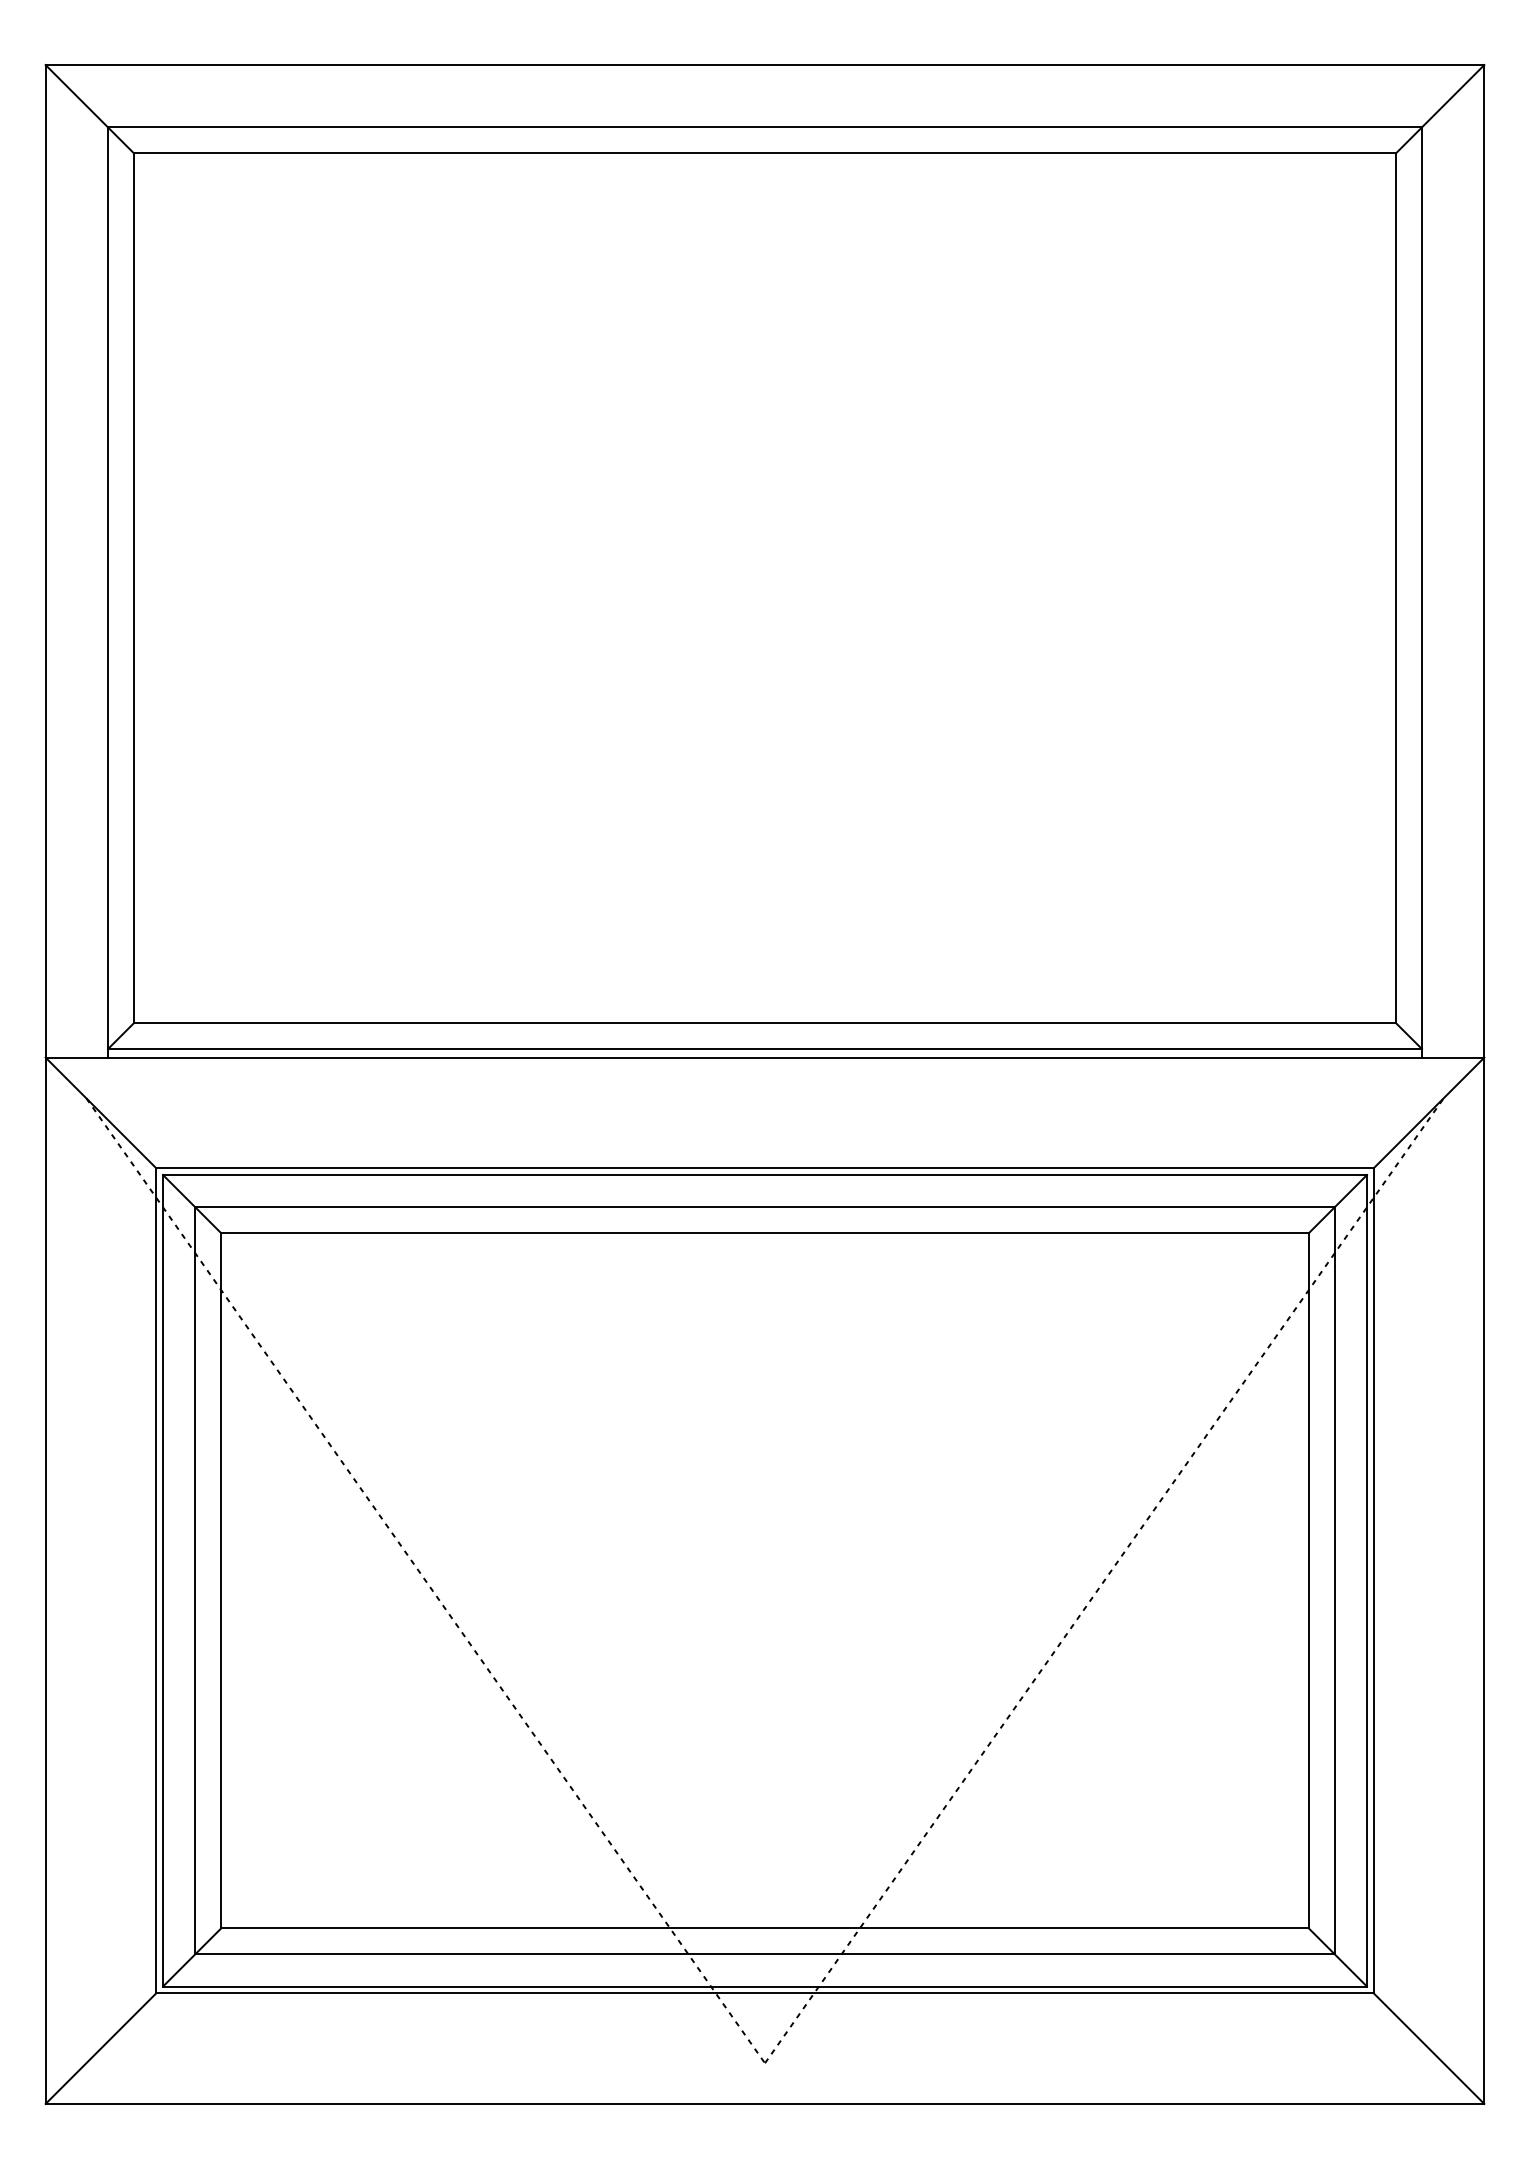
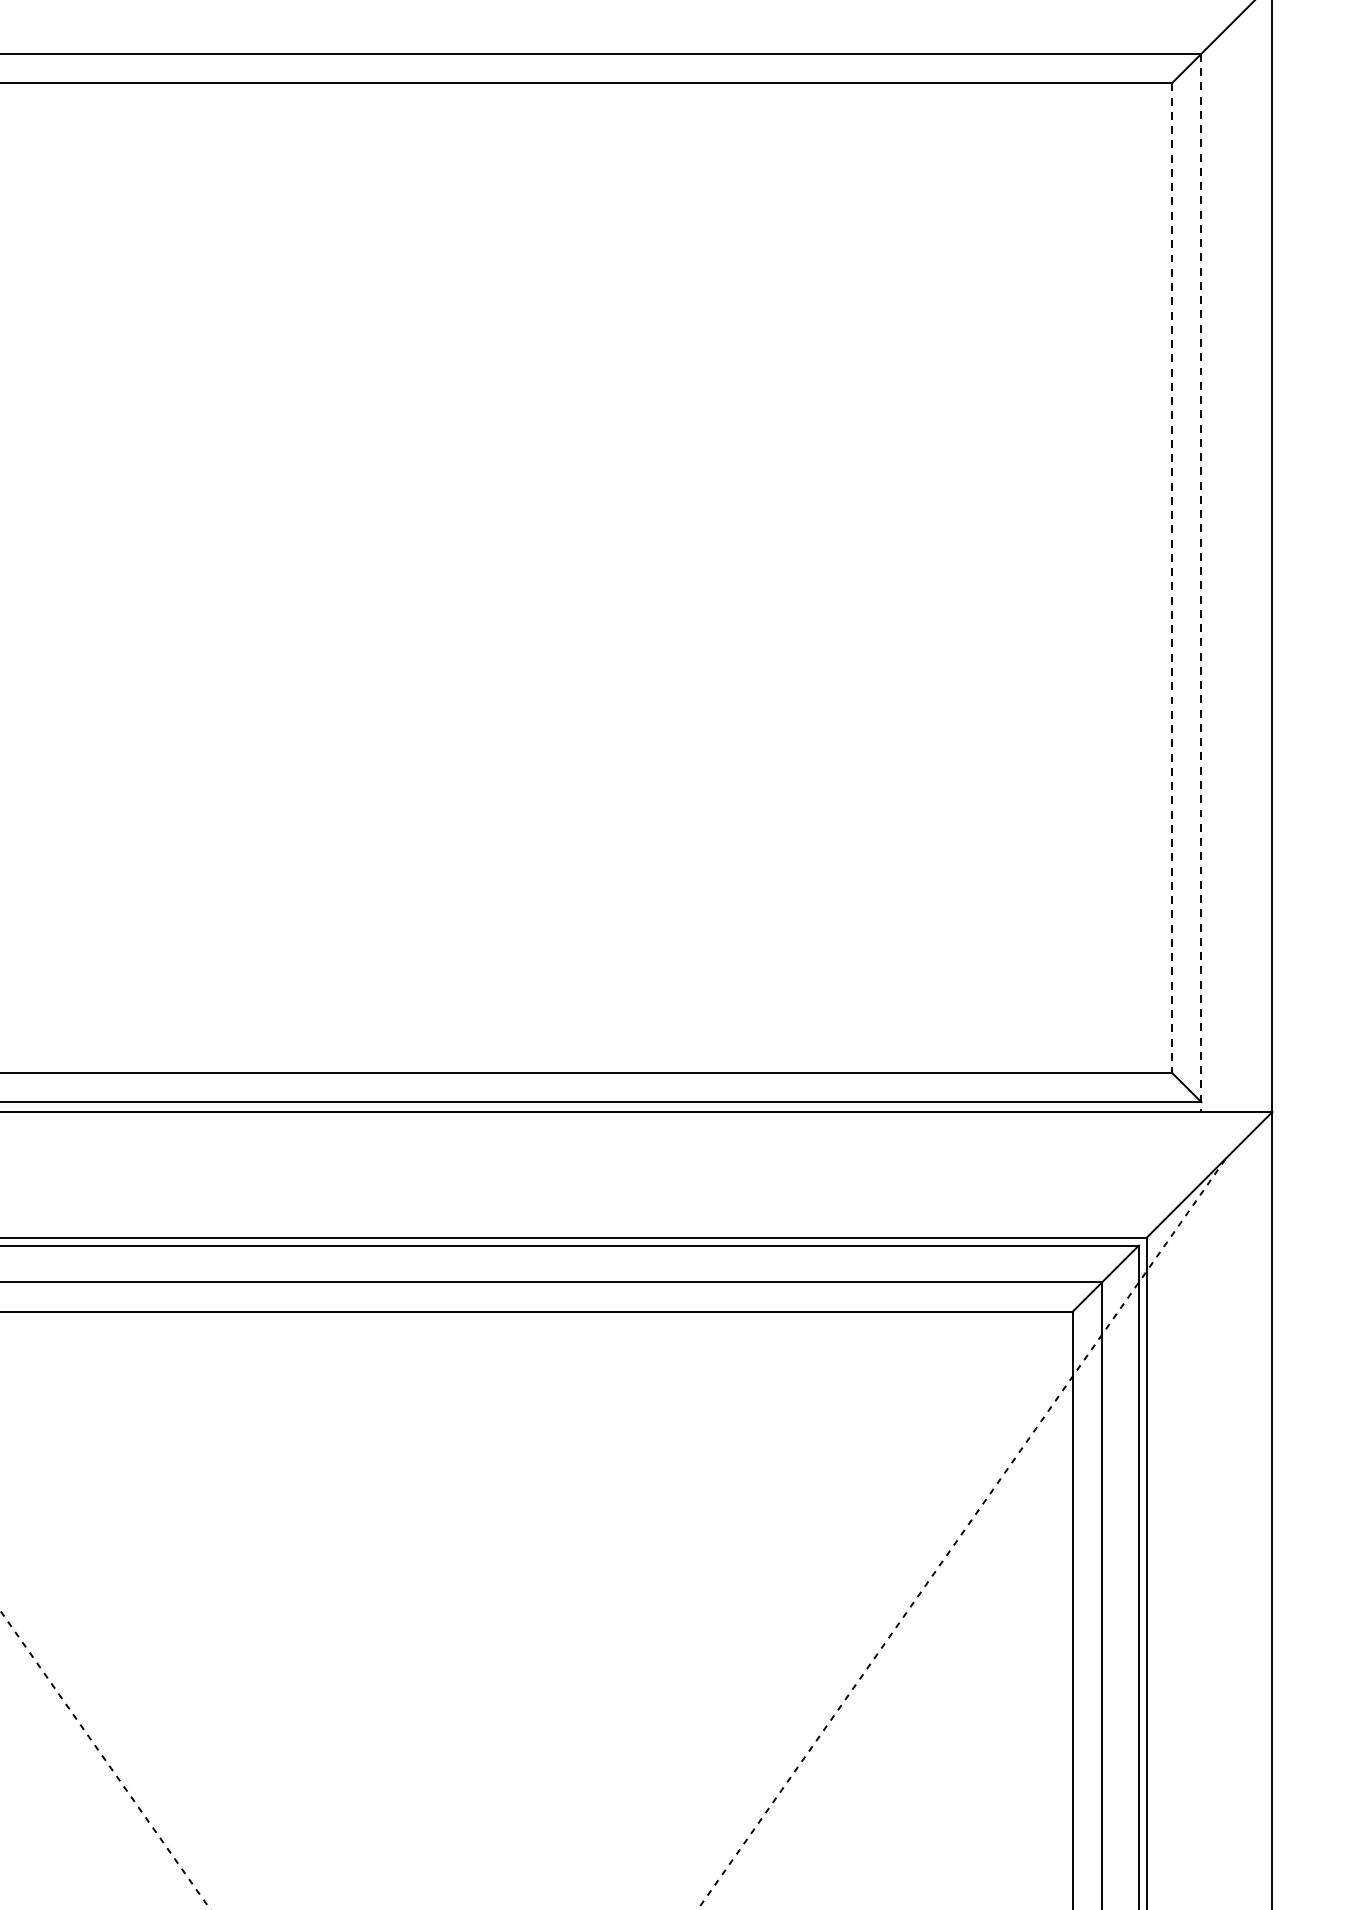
line: (1395, 588) -> (1171, 578), solid -> dashed
line: (1421, 593) -> (1200, 583), solid -> dashed

